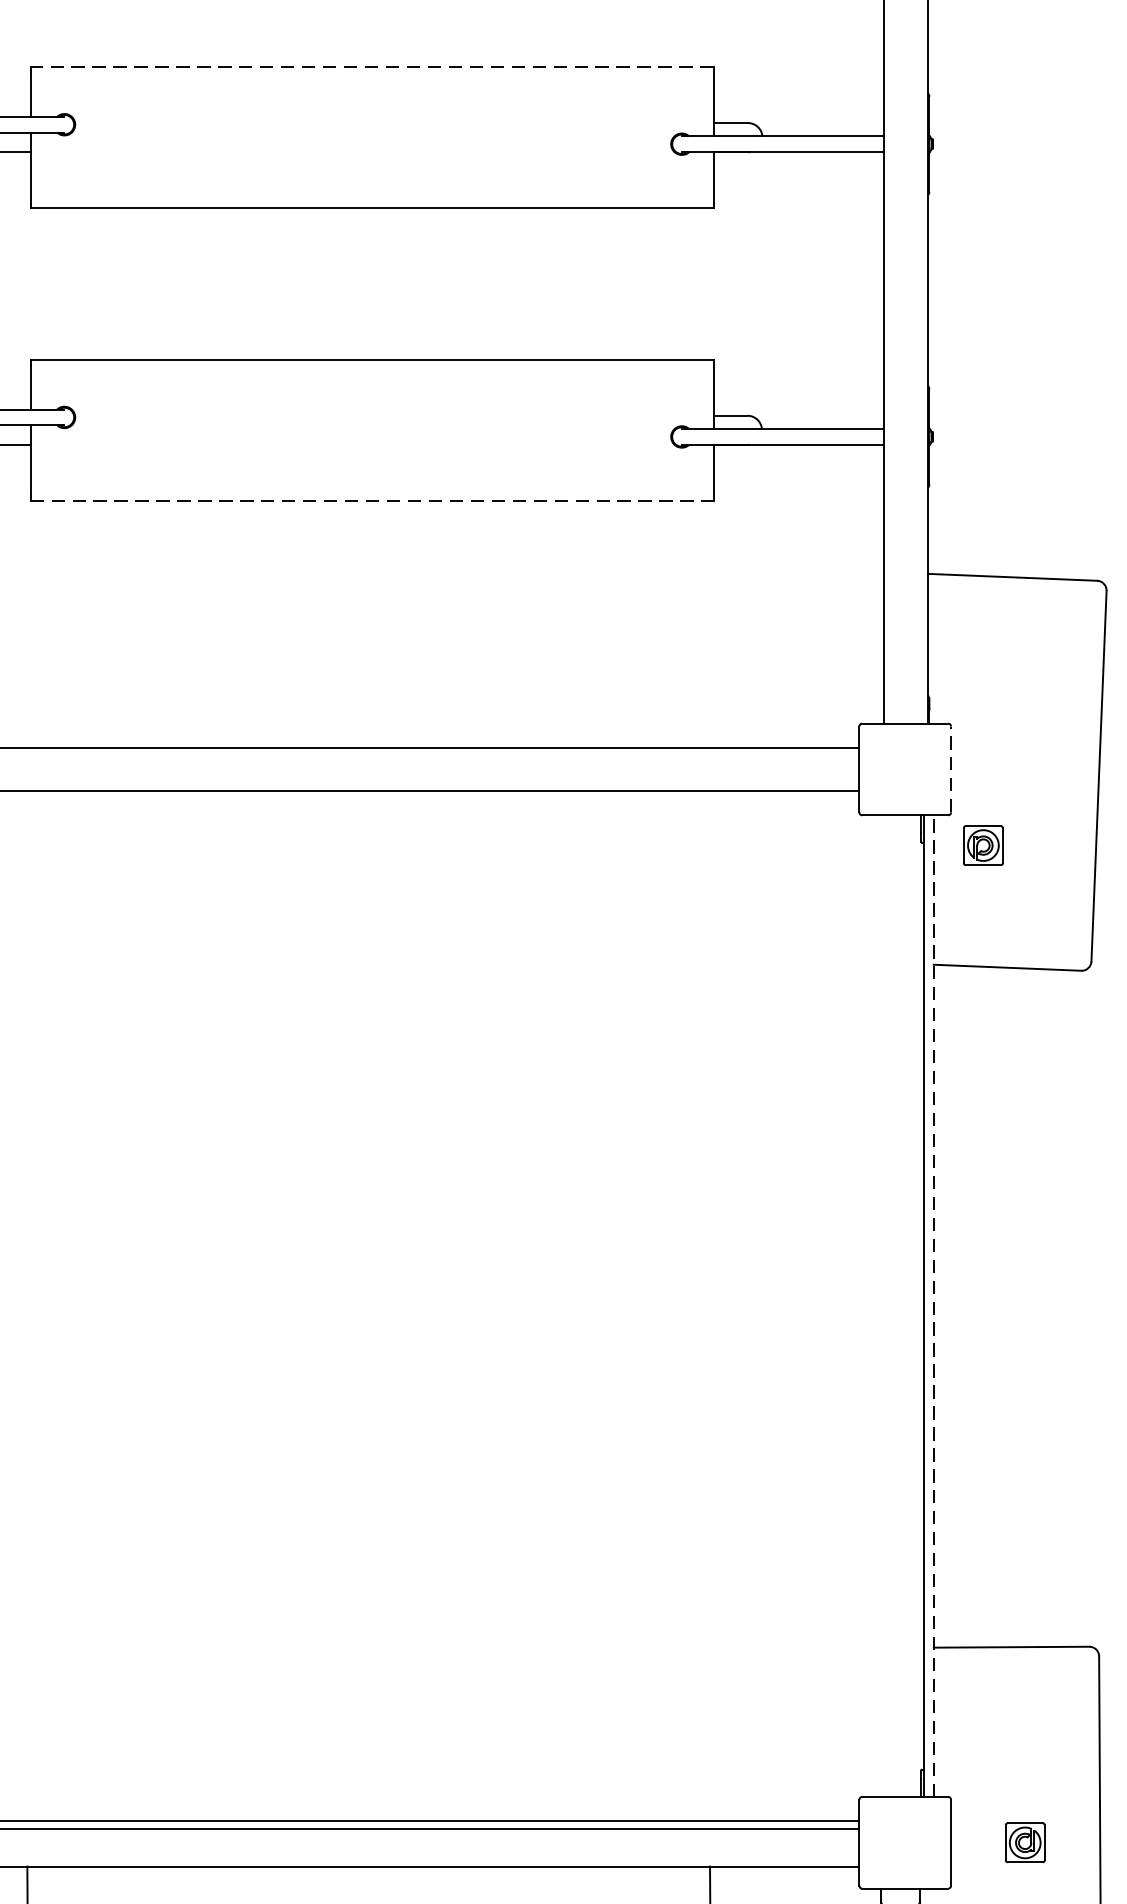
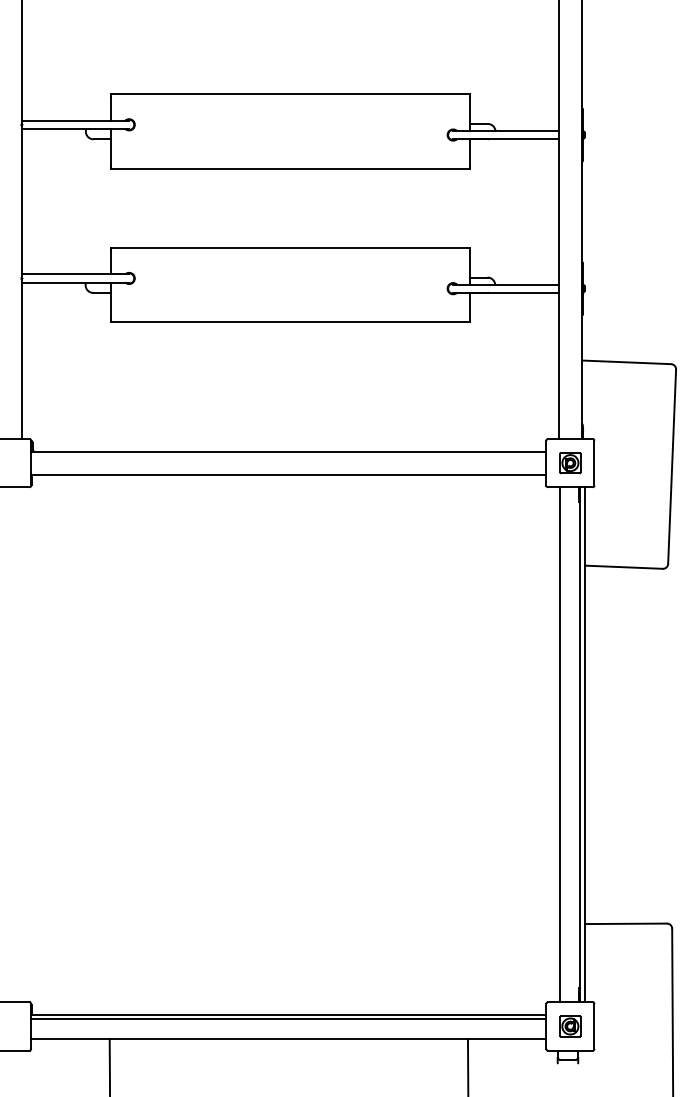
line: (371, 66) -> (290, 94), dashed -> solid
line: (373, 501) -> (291, 322), dashed -> solid
line: (951, 770) -> (594, 463), dashed -> solid
part: (983, 846) -> (570, 463), moved
line: (886, 1305) -> (560, 744), added
line: (933, 1305) -> (585, 744), dashed -> solid
part: (1025, 1842) -> (570, 1026), moved

